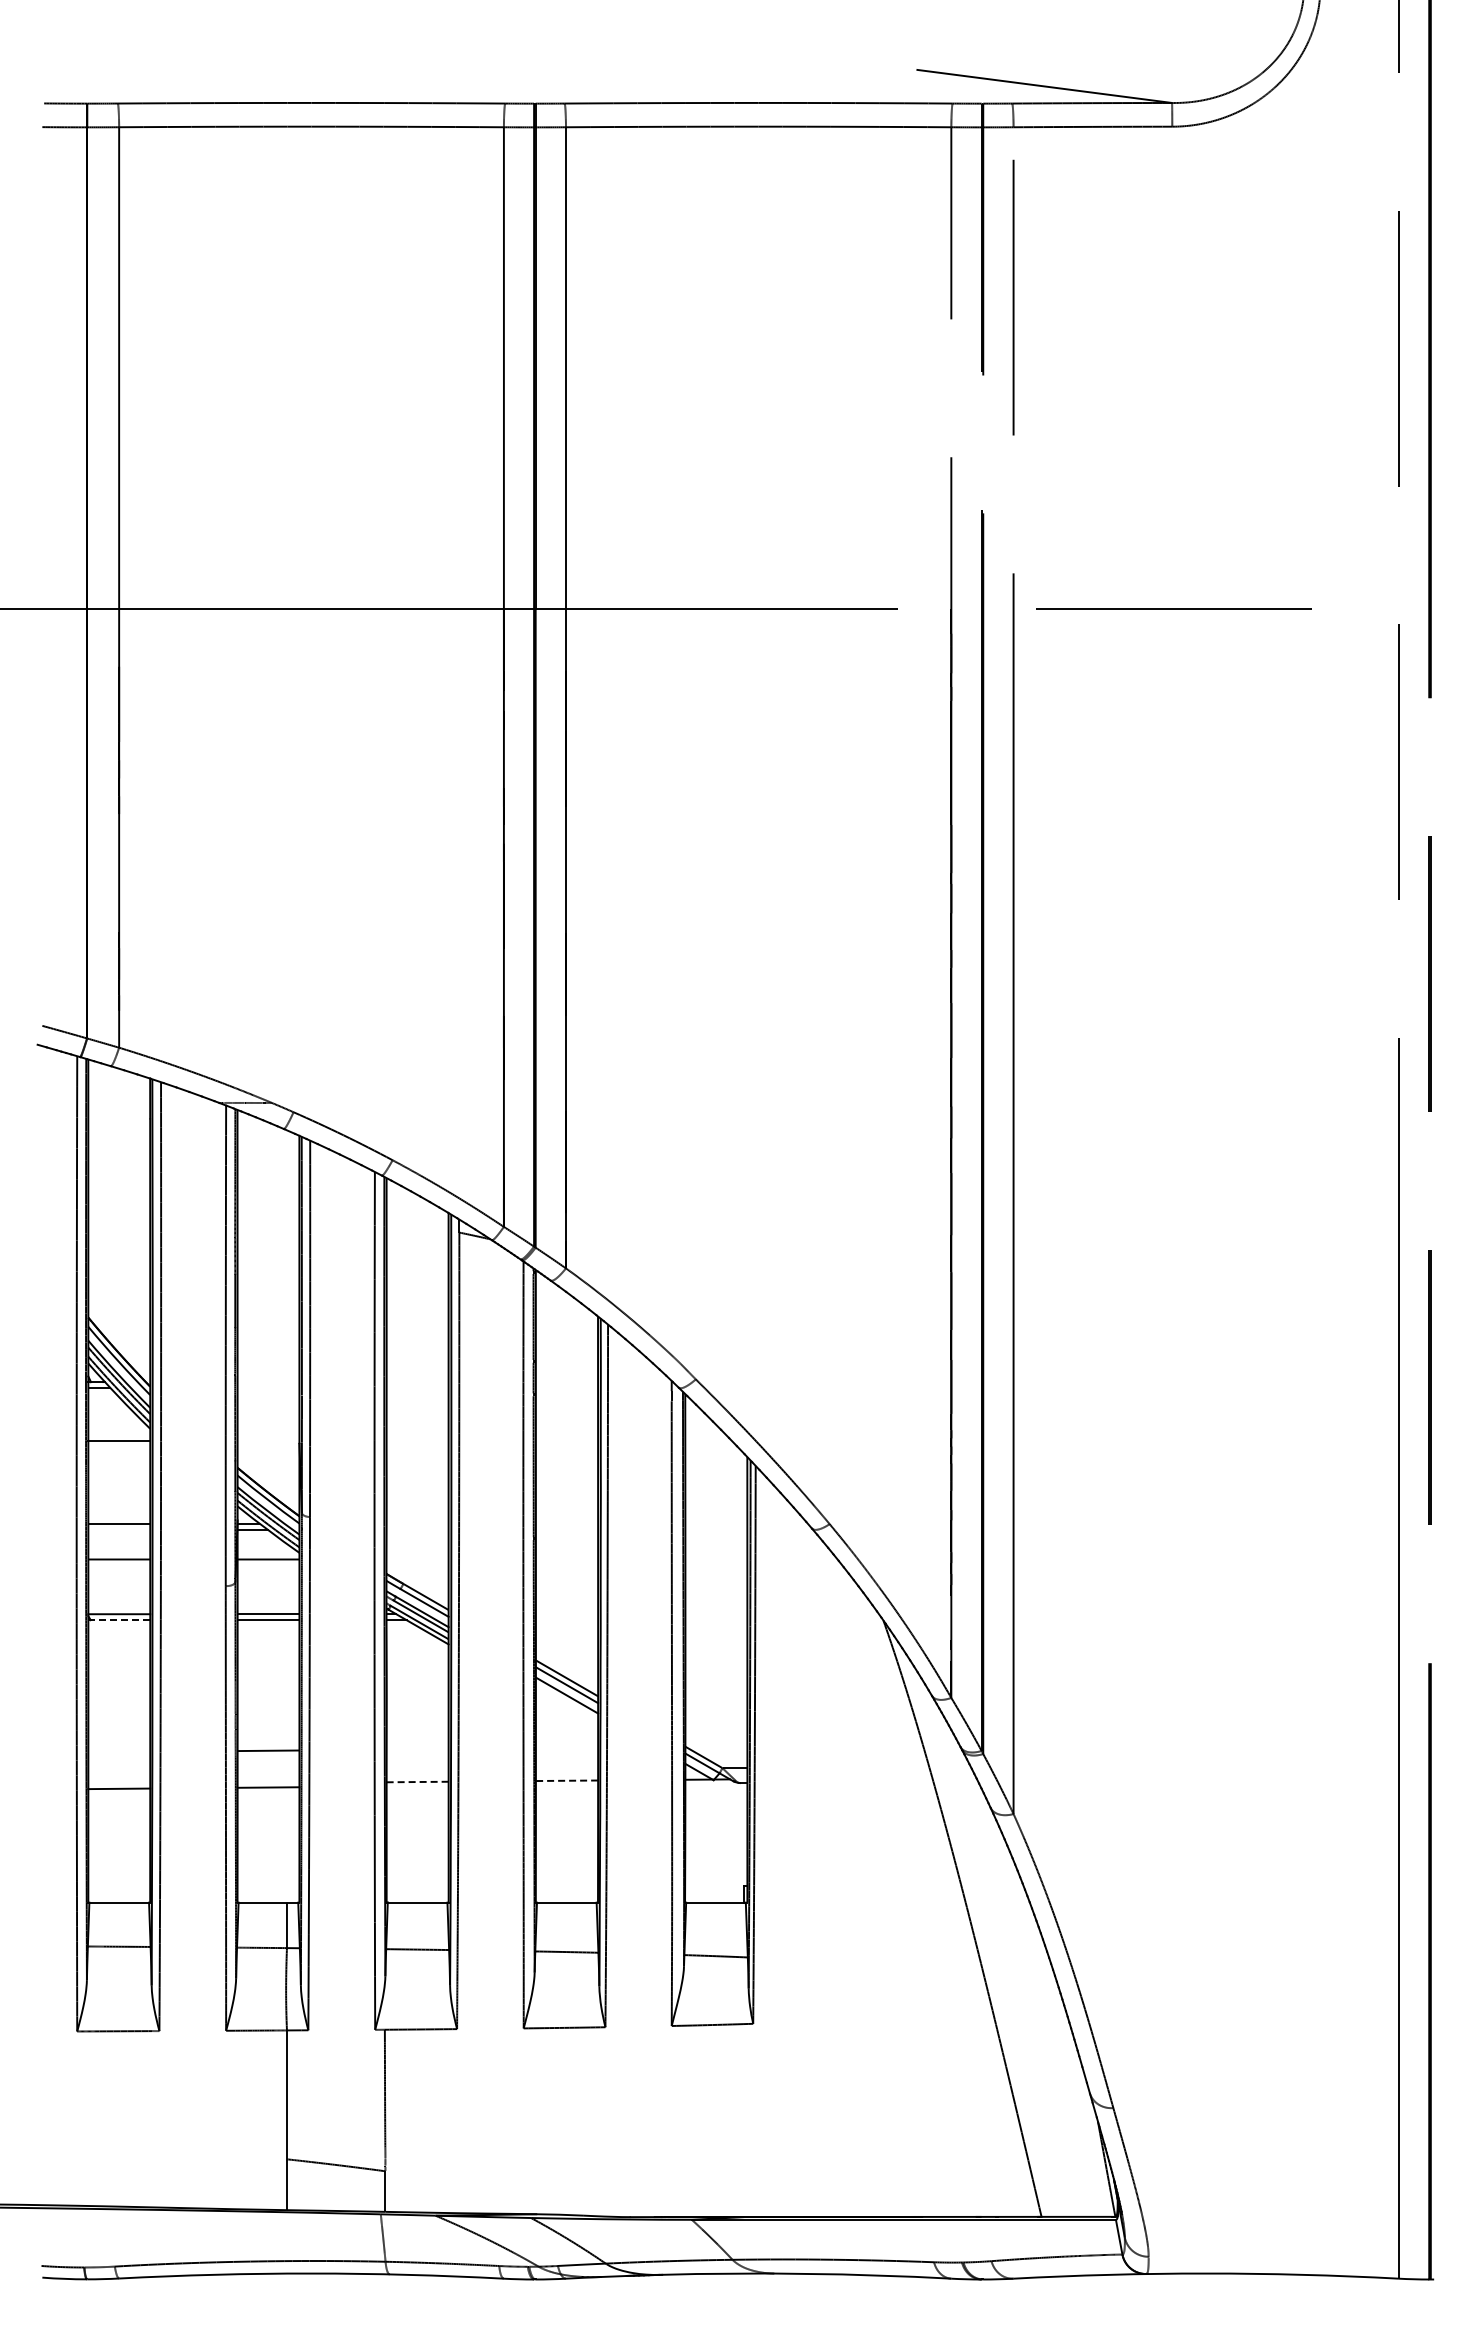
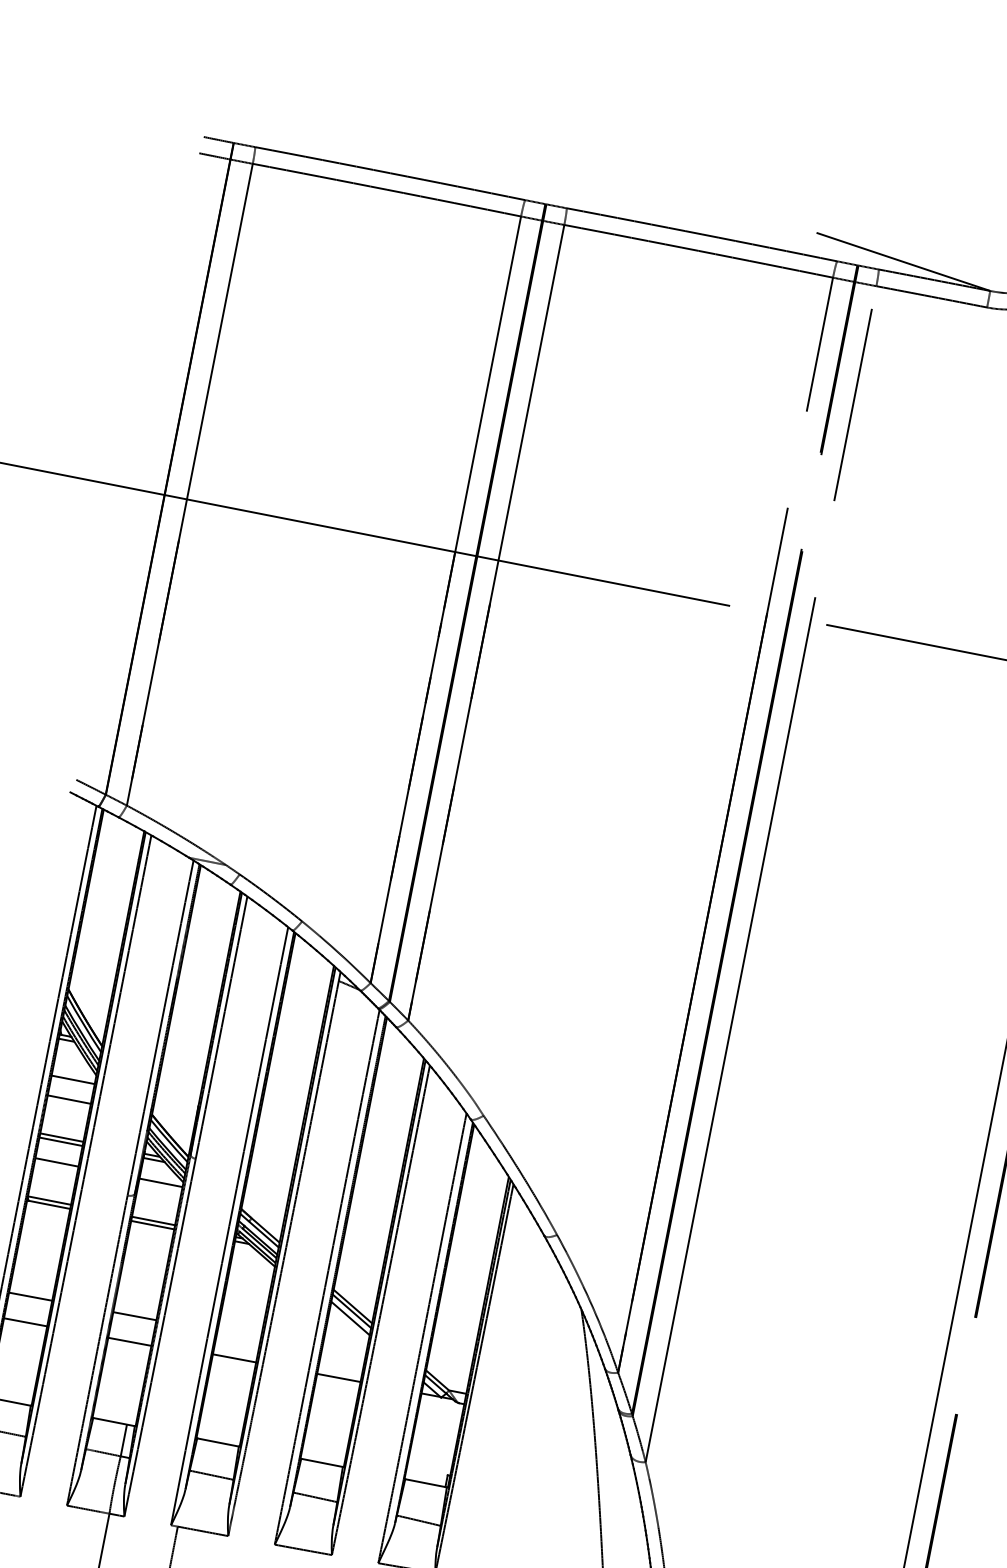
line: (119, 1469) -> (69, 1099), added
line: (119, 1529) -> (61, 1141), added
line: (119, 1620) -> (48, 1204), dashed -> solid
line: (119, 1751) -> (30, 1296), added
line: (566, 1780) -> (338, 1377), dashed -> solid
line: (417, 1782) -> (234, 1358), dashed -> solid

